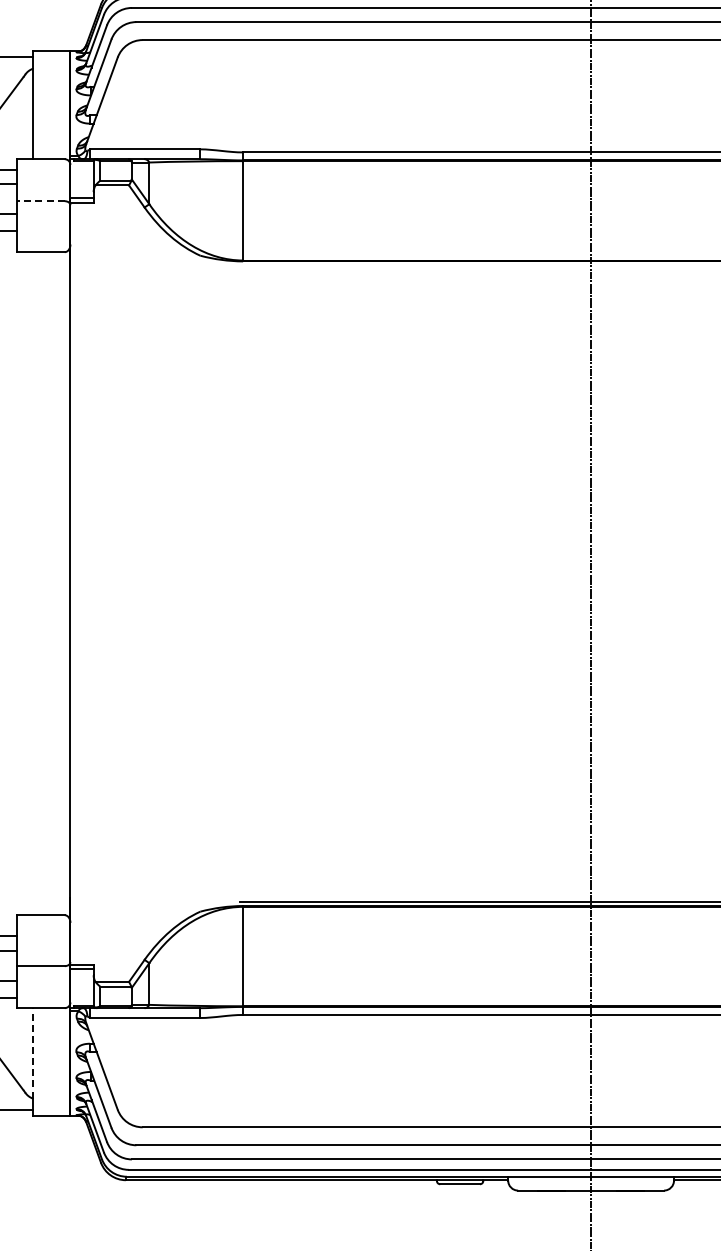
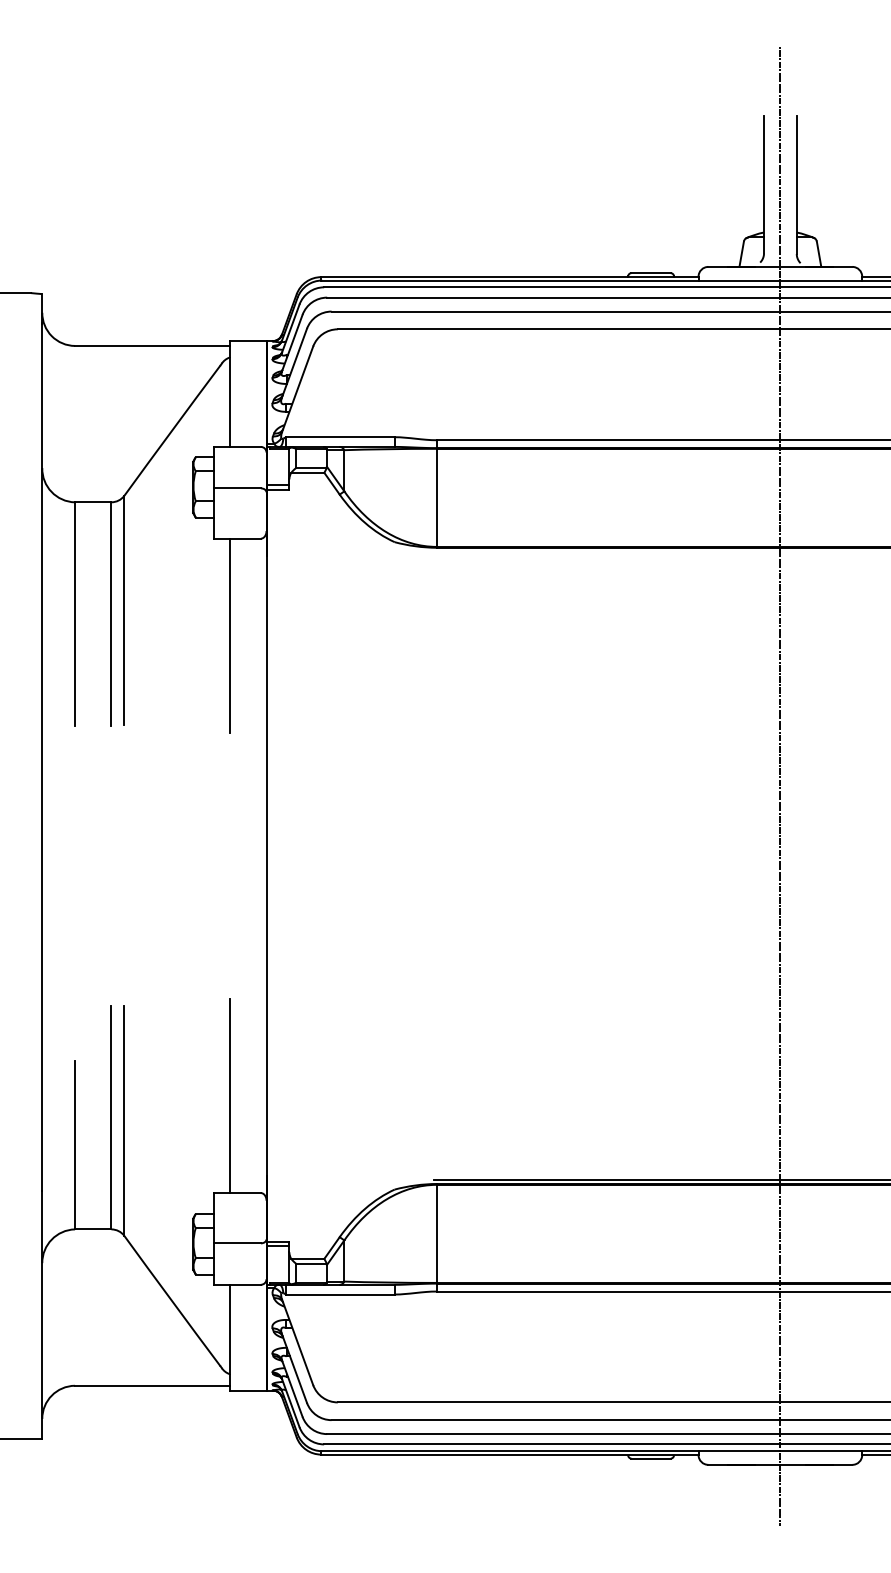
line: (41, 201) -> (237, 488), dashed -> solid
line: (32, 350) -> (229, 635), added
line: (32, 816) -> (229, 1095), added
line: (32, 1053) -> (229, 1329), dashed -> solid

